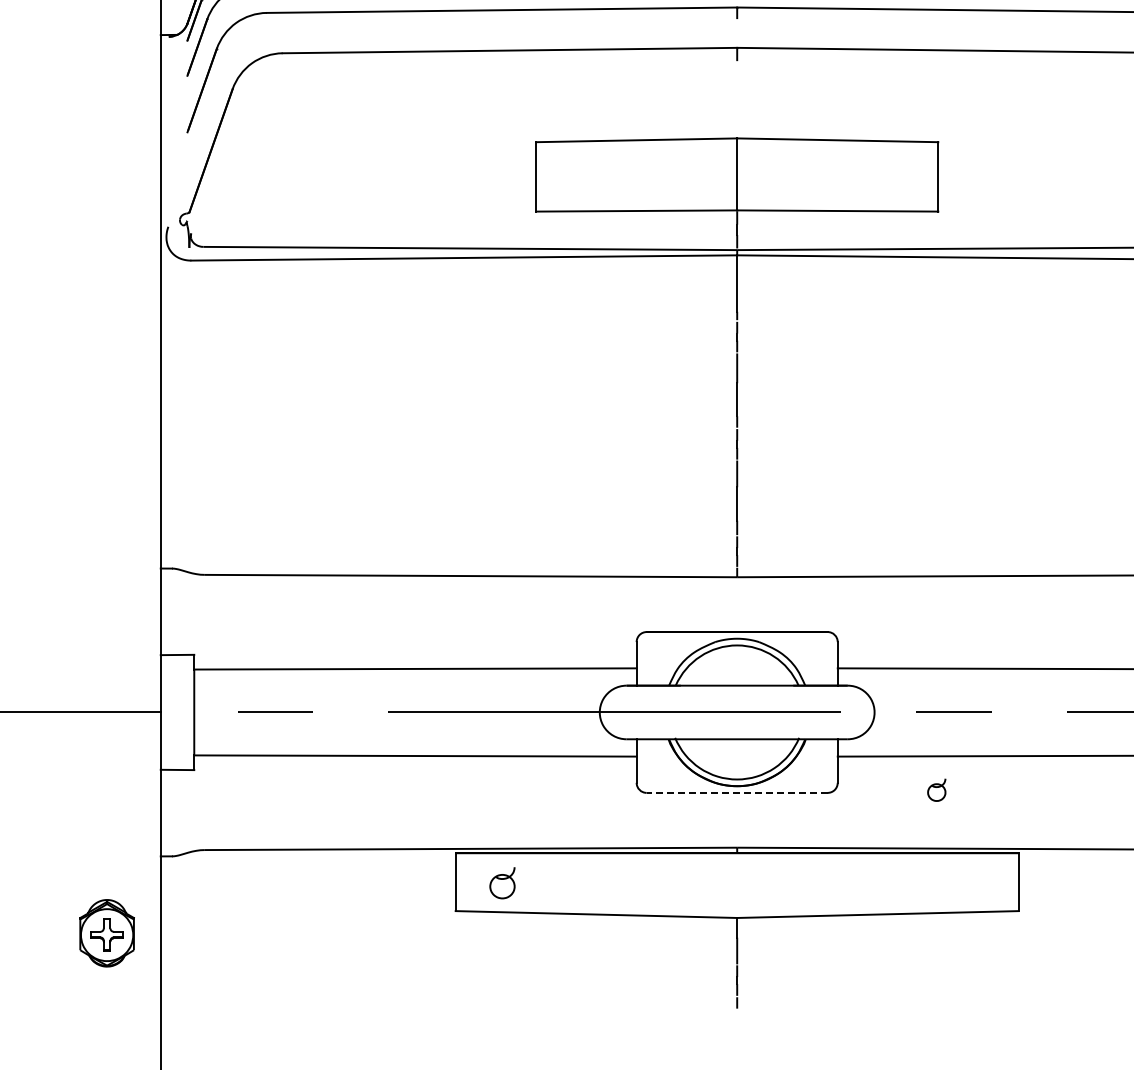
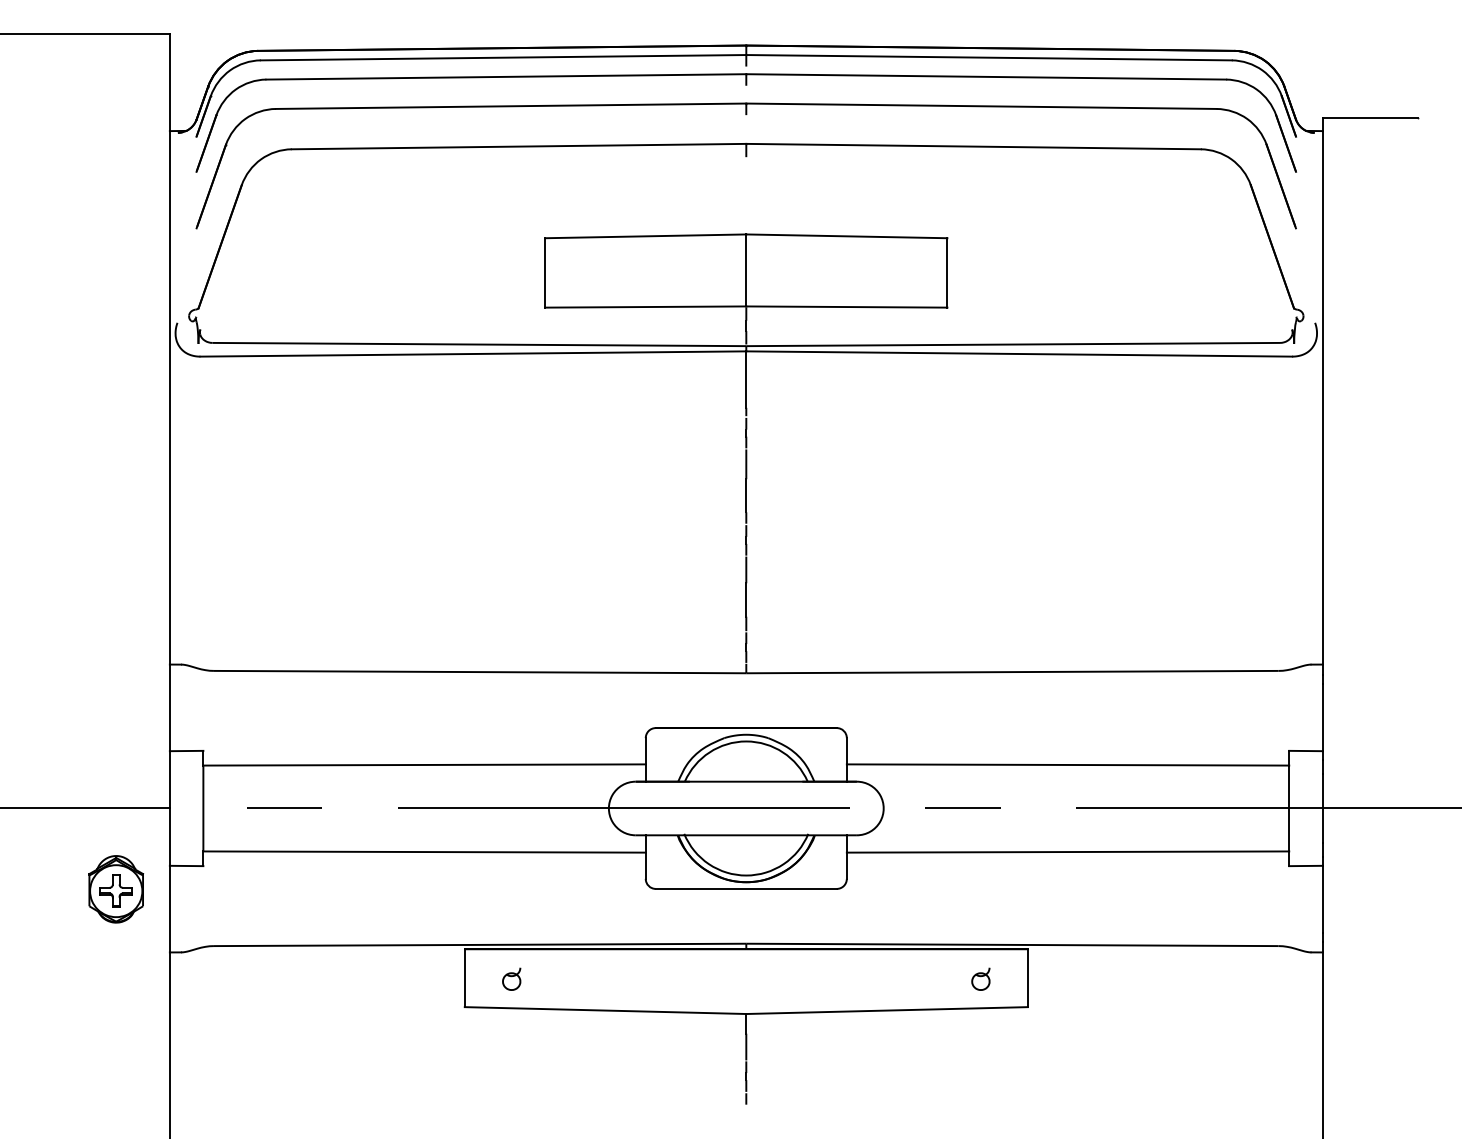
part: (936, 789) -> (980, 978), moved
line: (736, 792) -> (745, 888), dashed -> solid
part: (502, 882) -> (511, 978), size x0.71
part: (107, 933) -> (116, 889), moved

